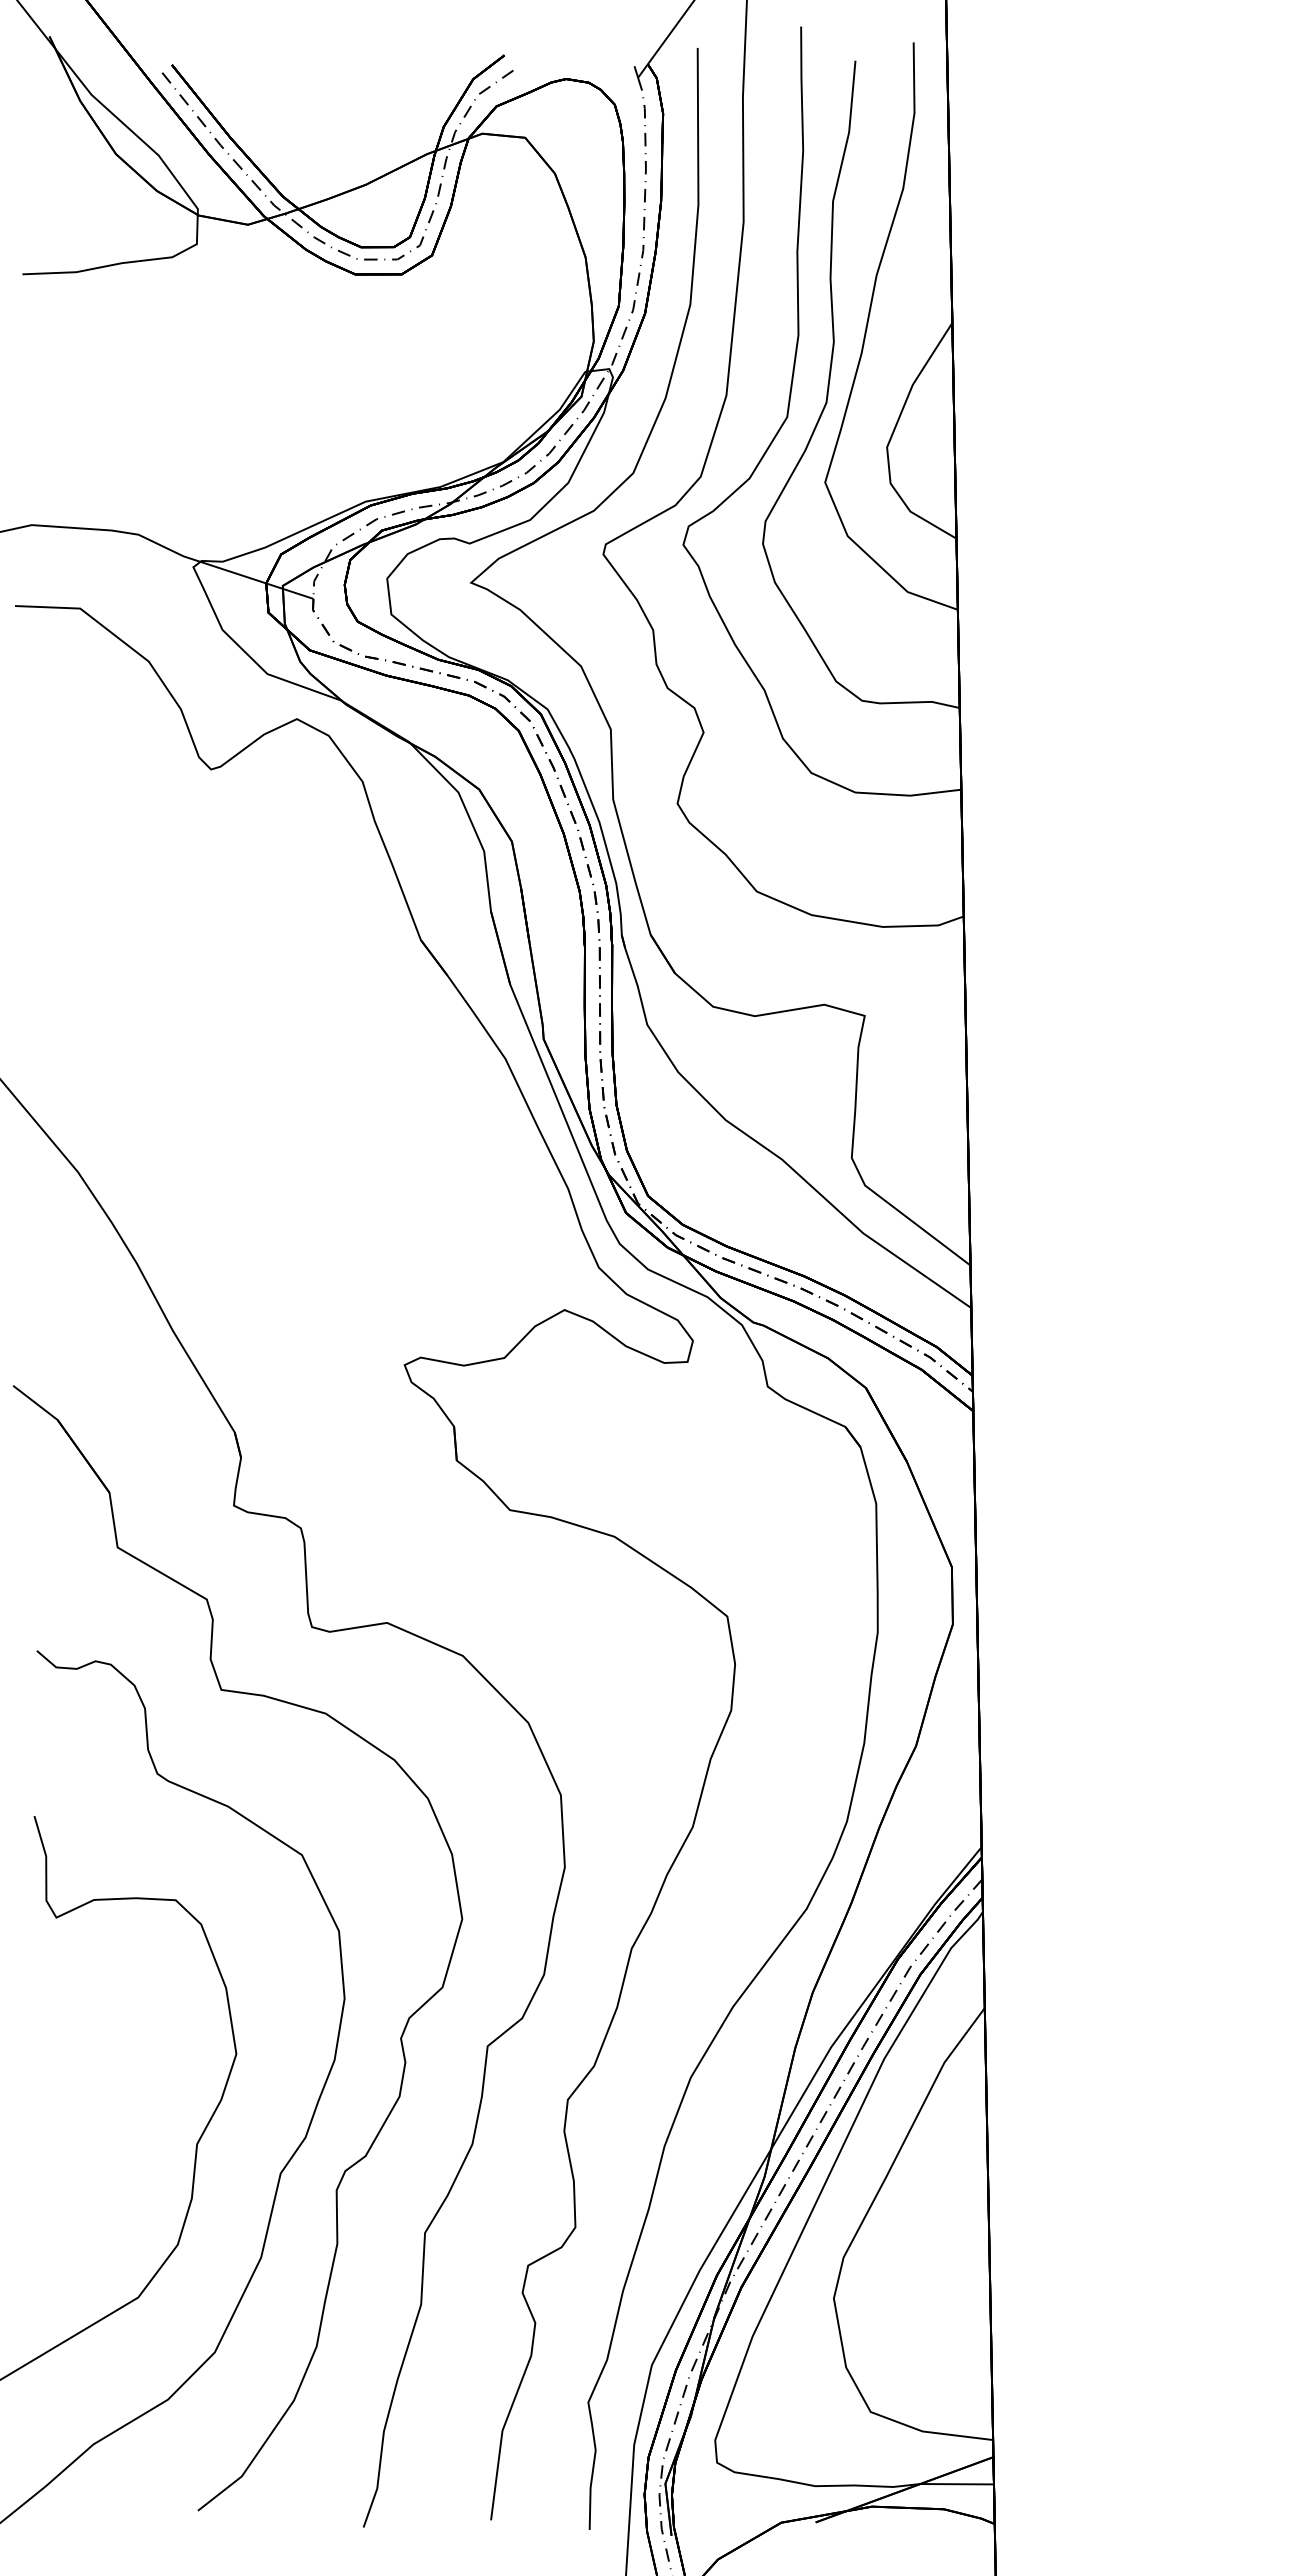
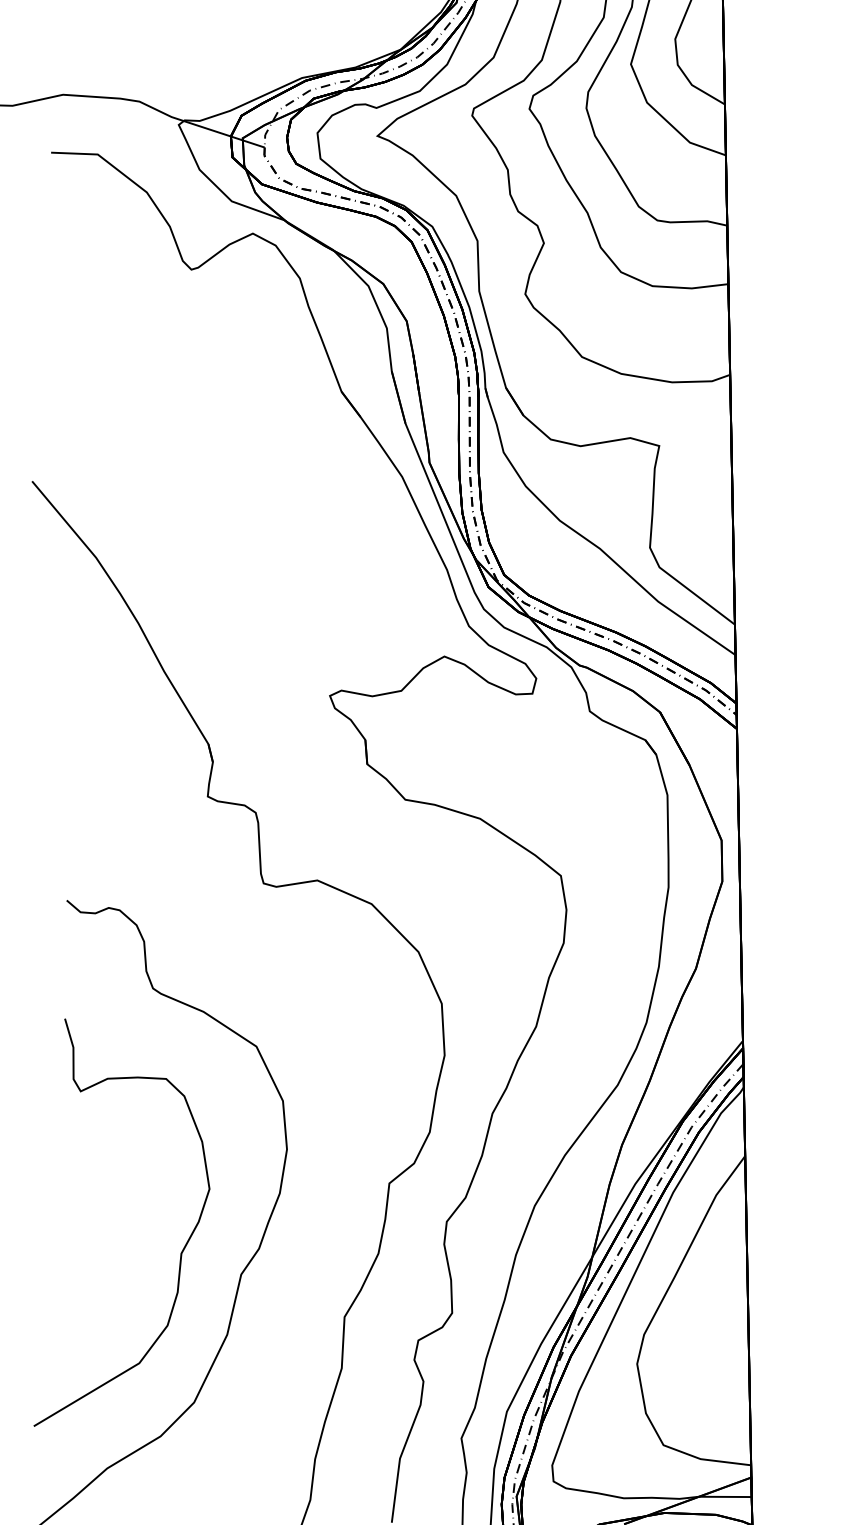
part: (407, 2019) -> (332, 1164), removed

